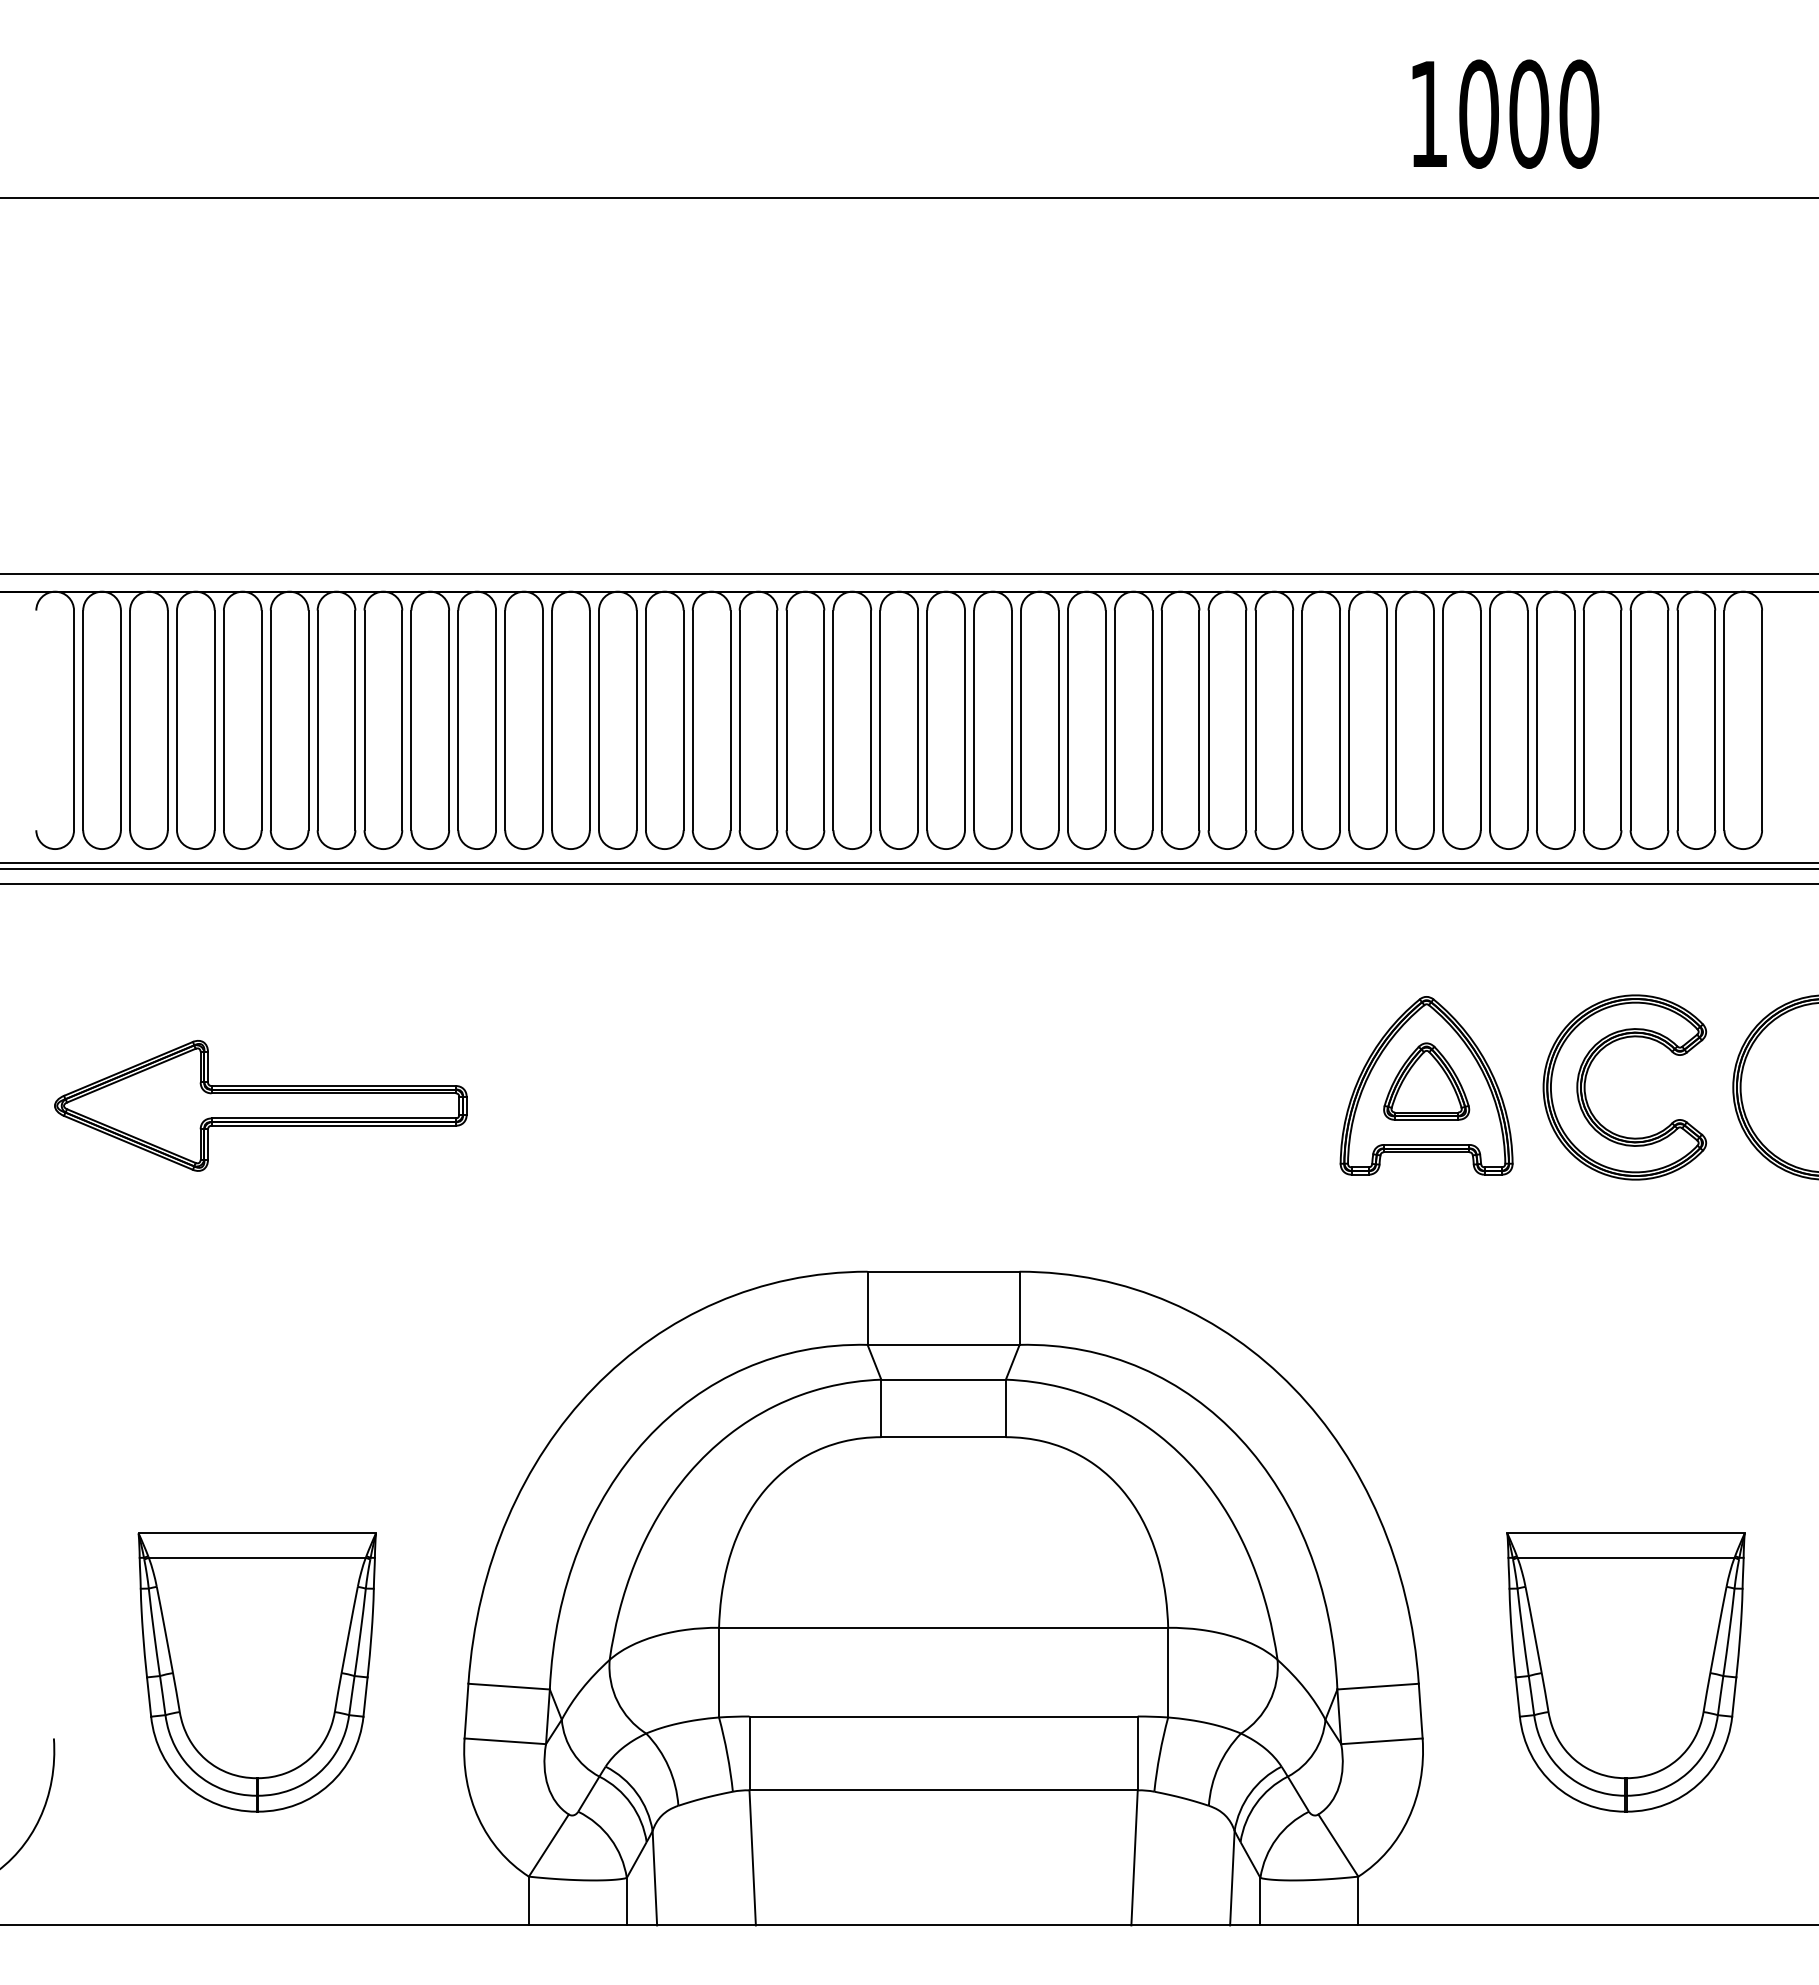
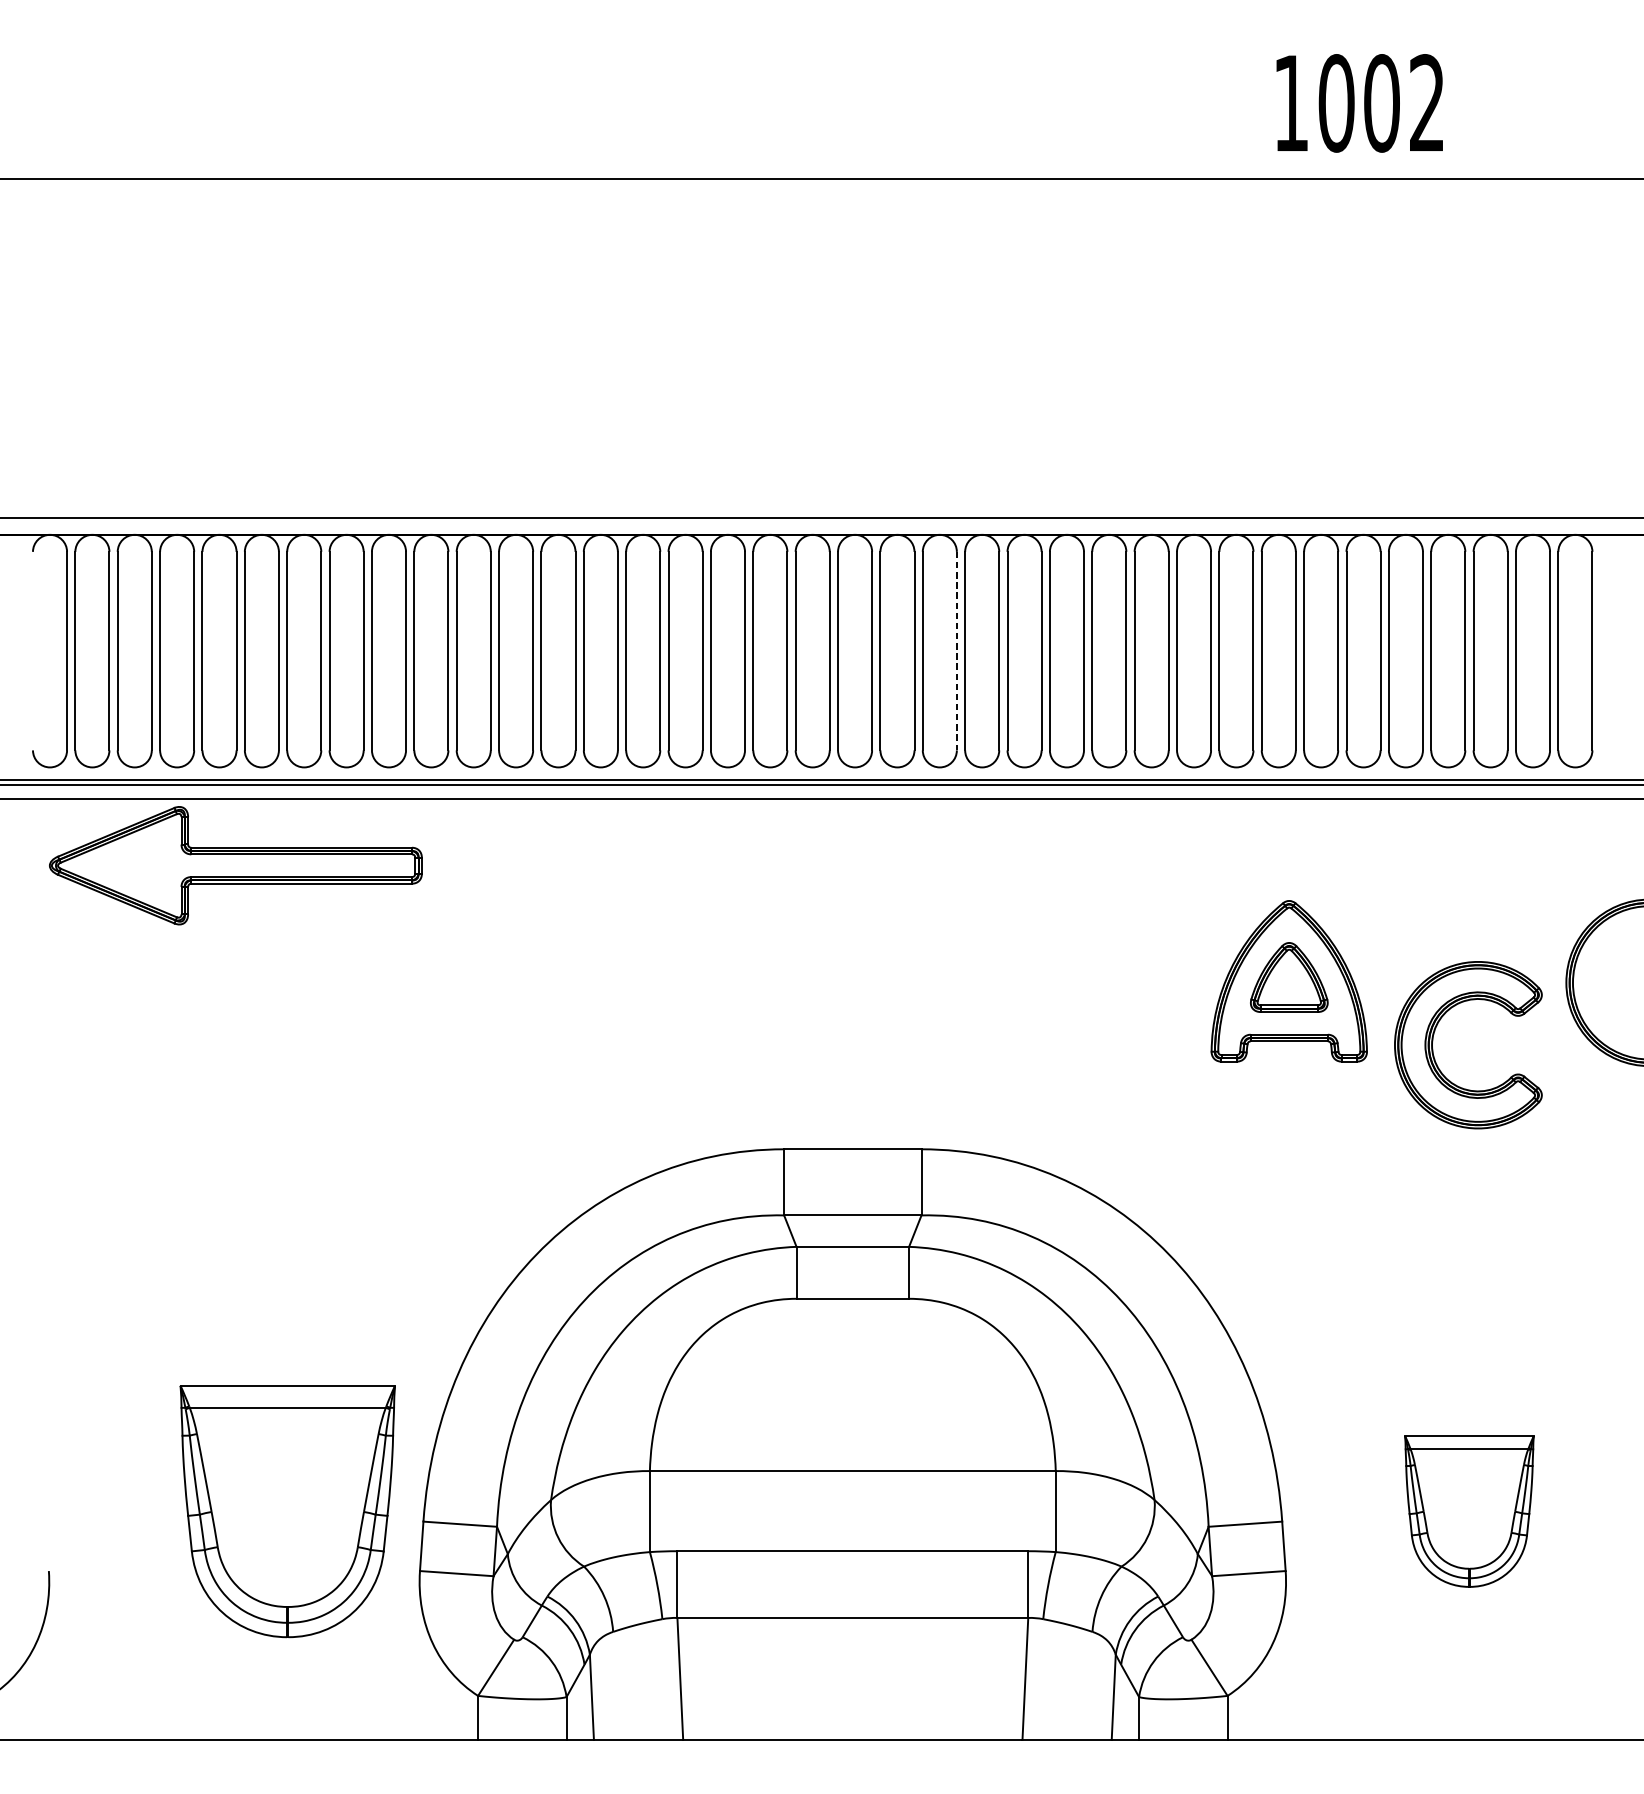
text: (1579, 113) -> (1427, 102), 1000 -> 1002
line: (1058, 720) -> (956, 651), solid -> dashed
part: (1586, 1080) -> (1433, 1038), moved
part: (260, 1105) -> (235, 865), moved
part: (256, 1672) -> (287, 1511), moved
part: (1625, 1672) -> (1468, 1511), size x0.6

